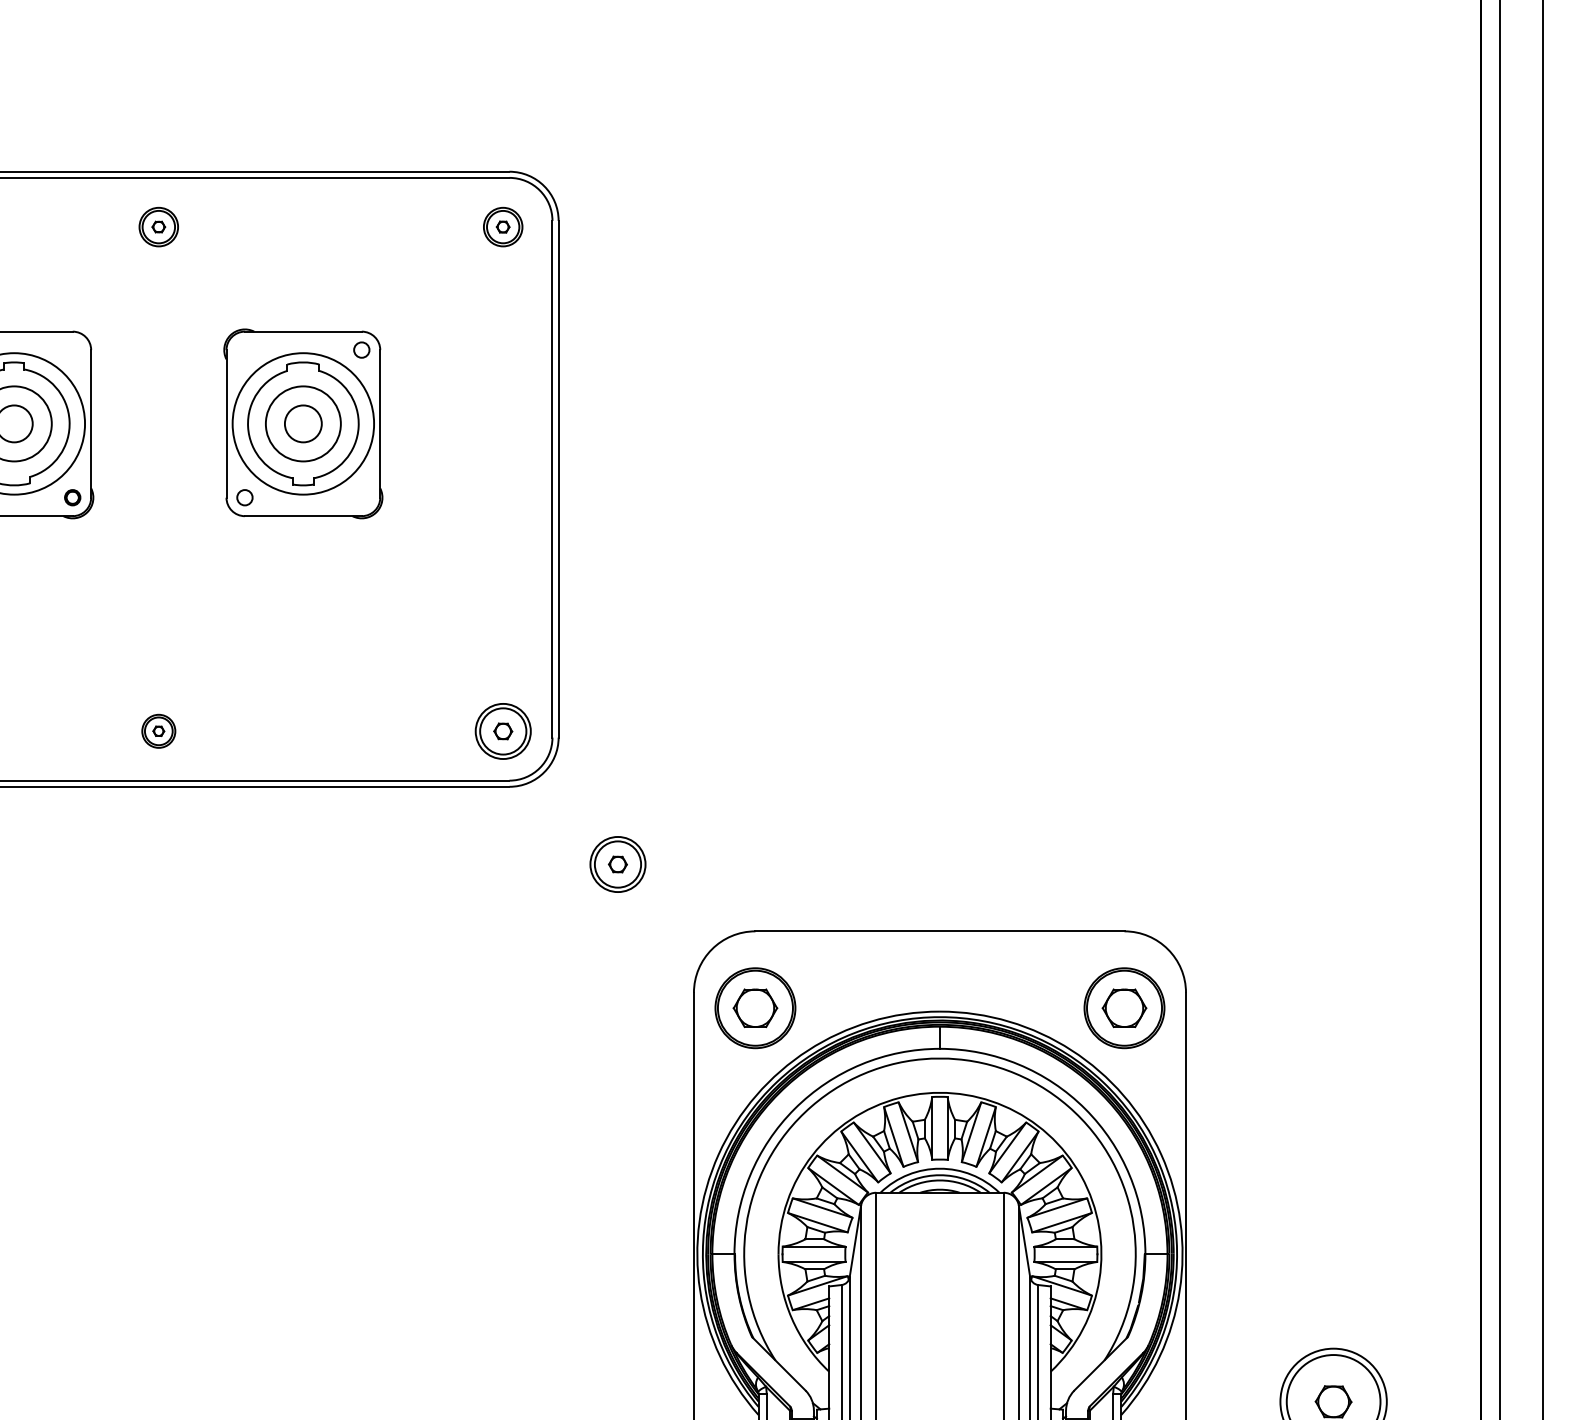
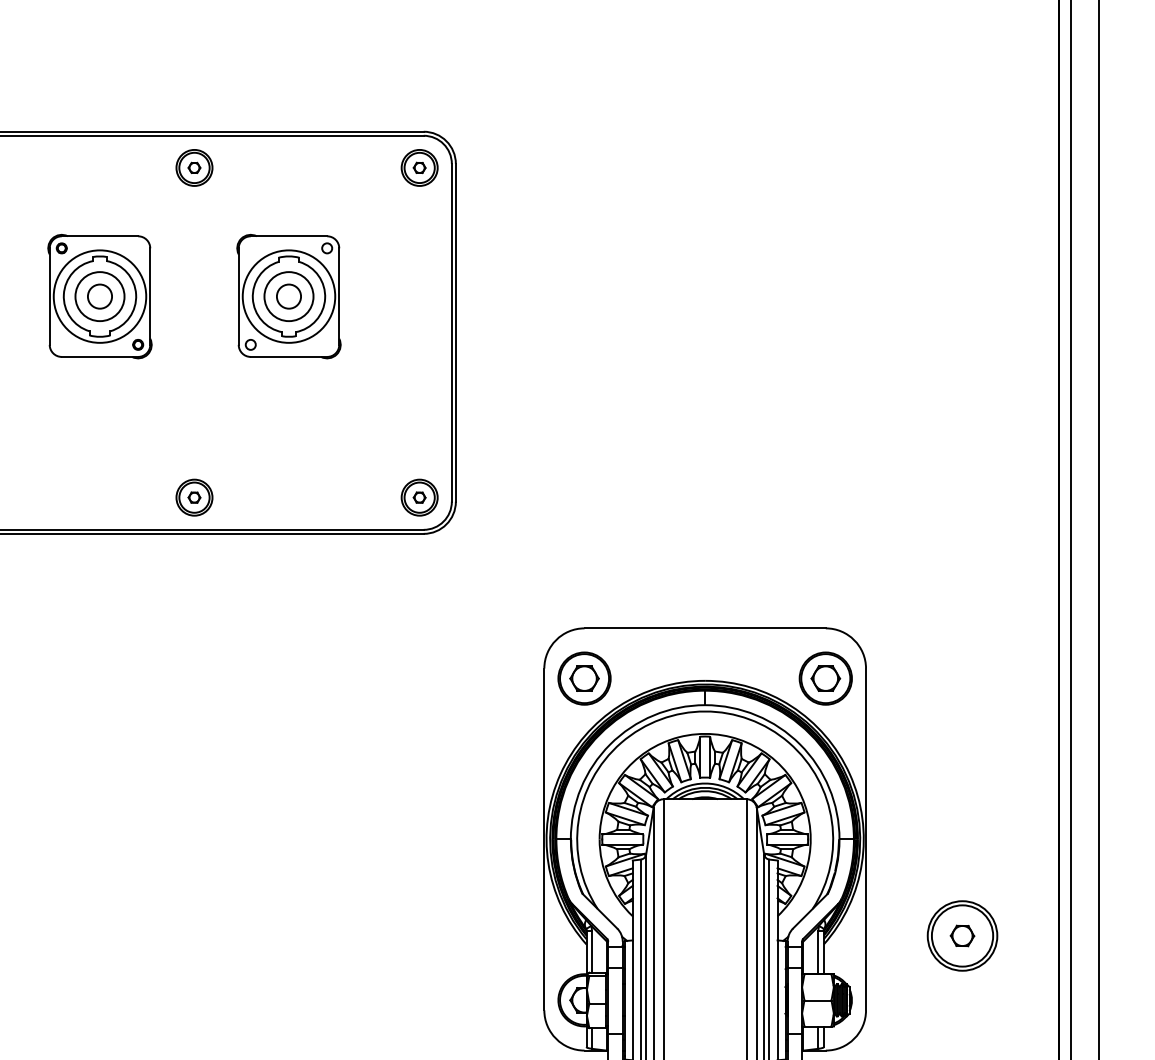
part: (158, 226) -> (194, 167), size x1.43
part: (502, 226) -> (419, 167), size x1.43
part: (158, 731) -> (194, 497), size x1.67
part: (617, 864) -> (494, 584), removed

